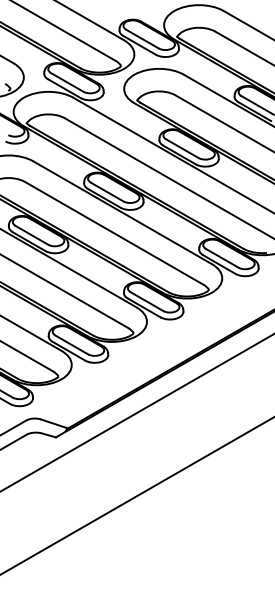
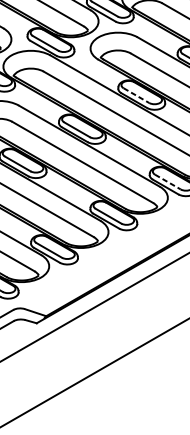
line: (182, 148) -> (136, 95), solid -> dashed
line: (222, 258) -> (168, 182), solid -> dashed

